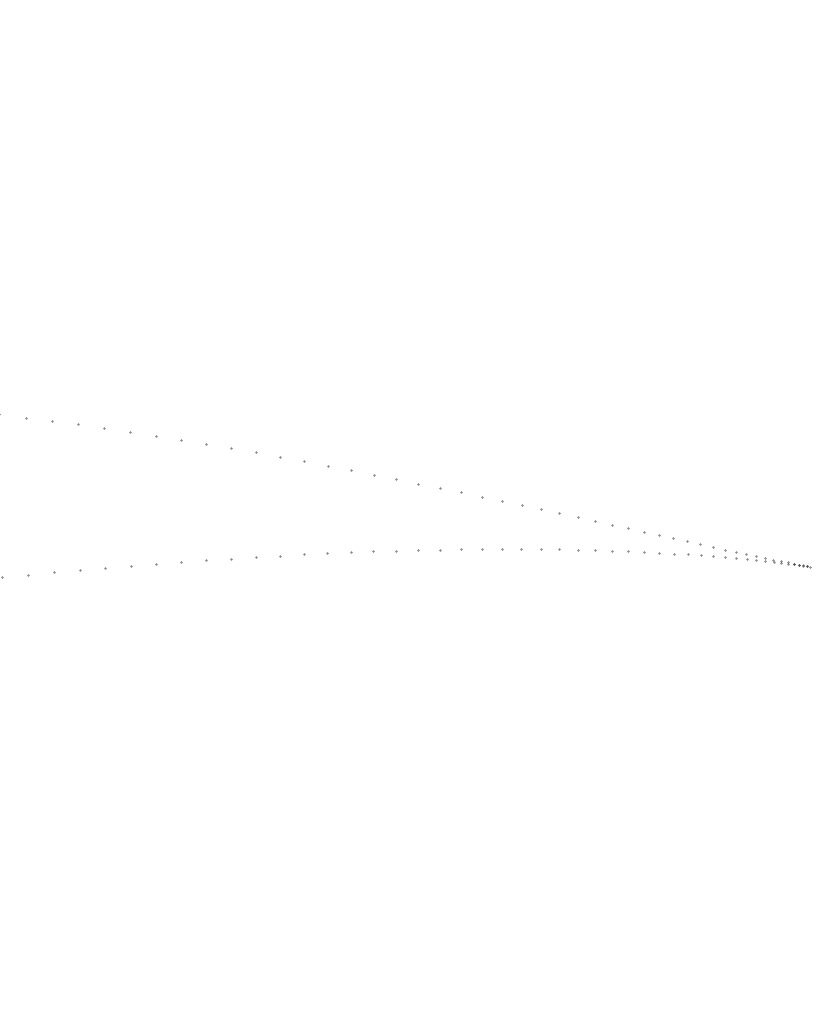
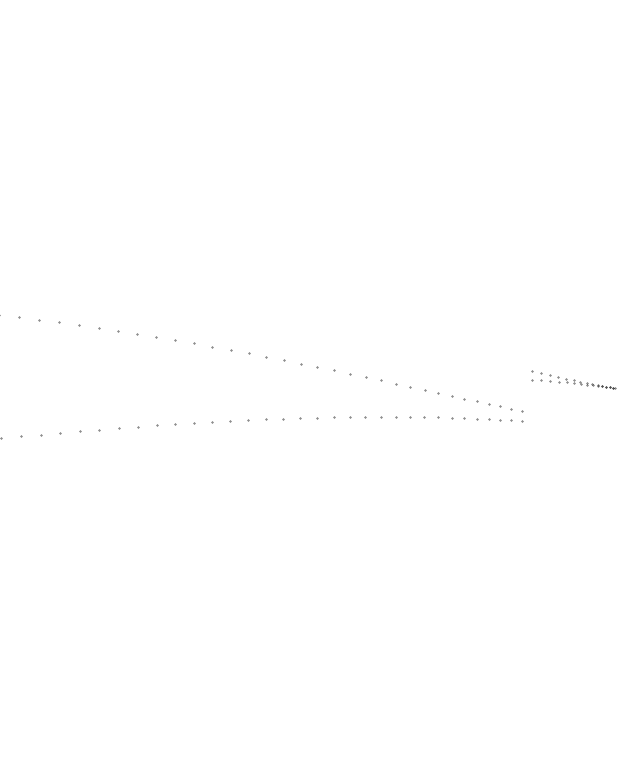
part: (755, 555) -> (573, 379), moved

